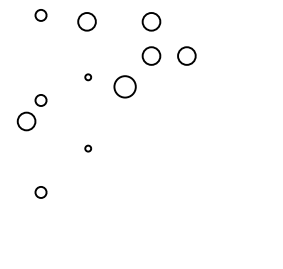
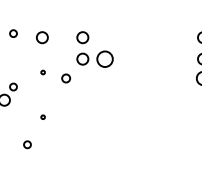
circle: (185, 54) -> (104, 58), size x1.4
circle: (123, 86) -> (65, 78), size x0.6
circle: (41, 191) -> (27, 144), moved

